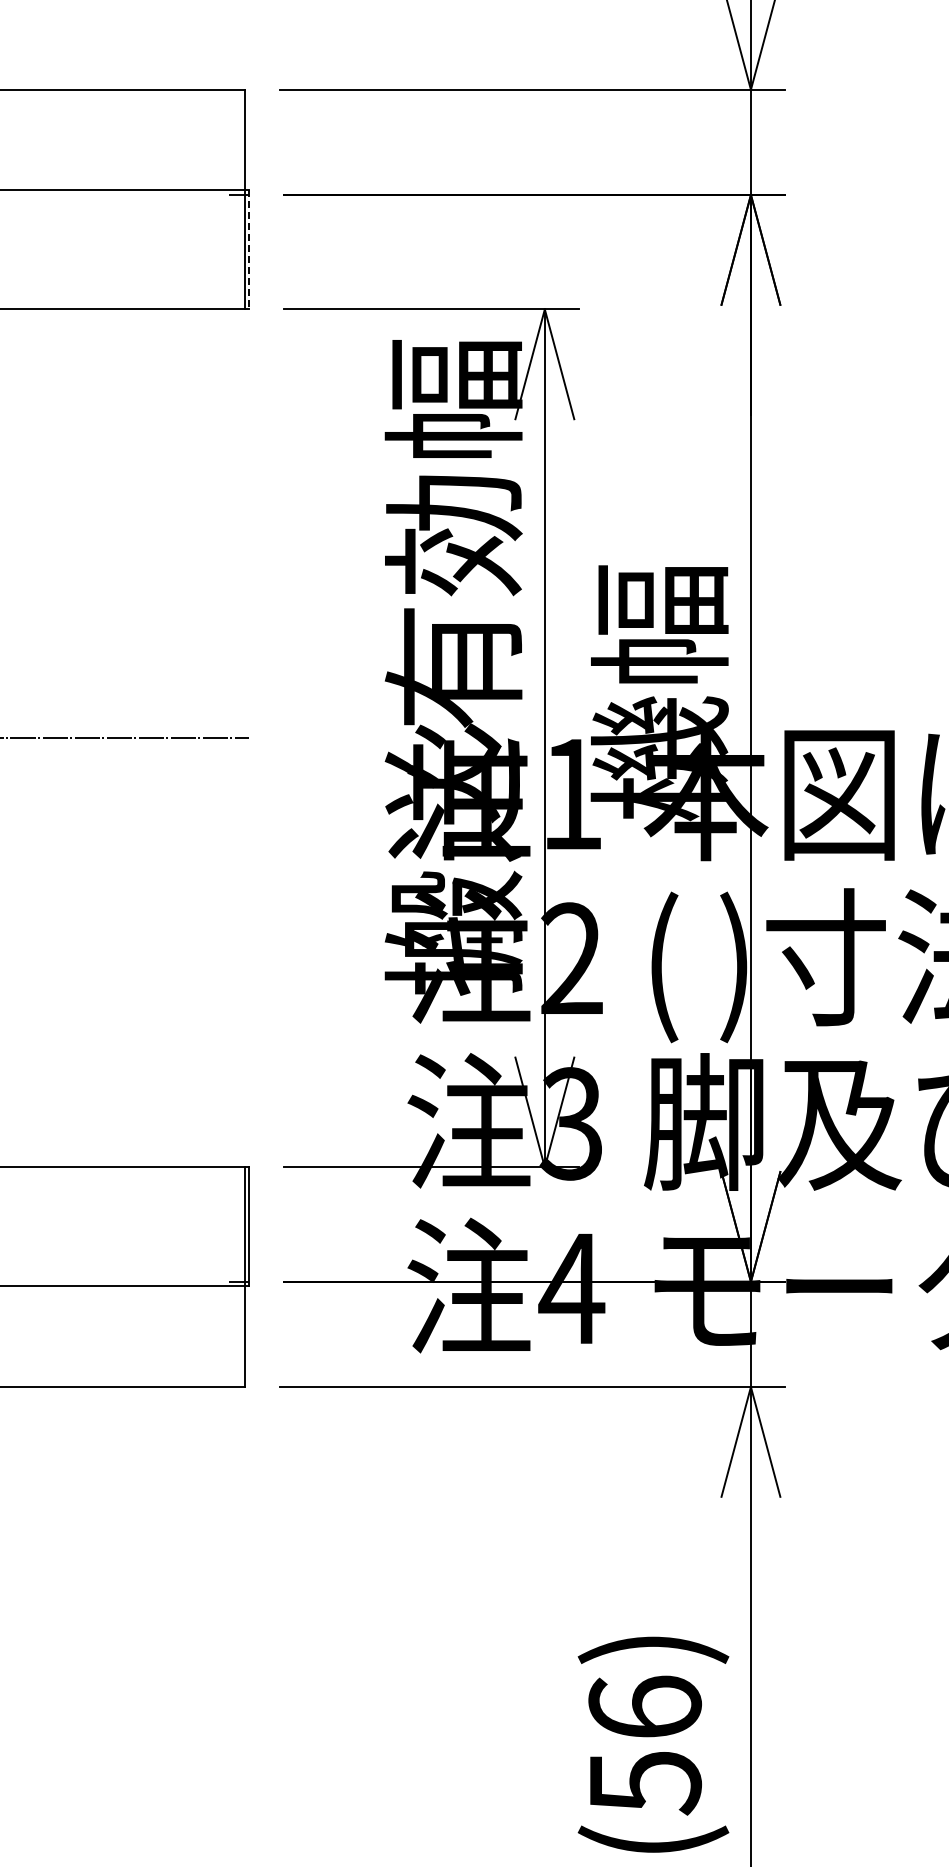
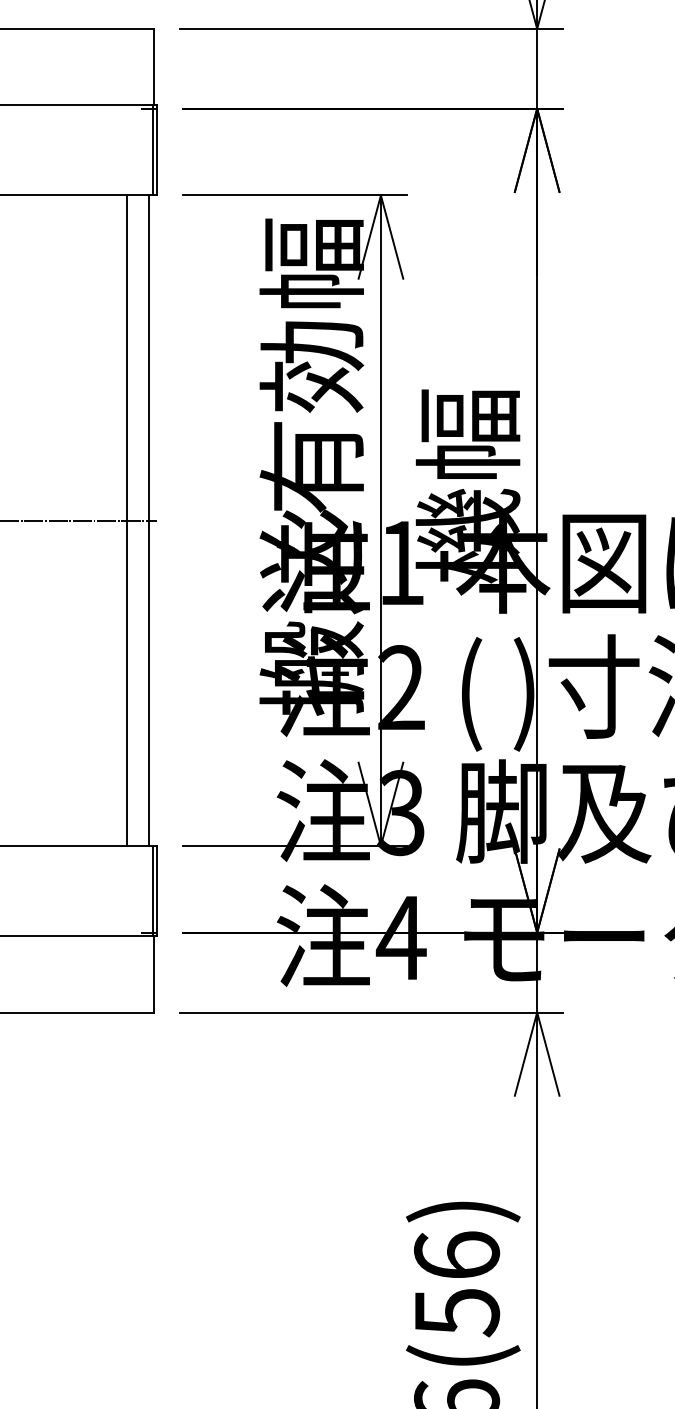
line: (249, 250) -> (156, 150), dashed -> solid
line: (209, 738) -> (126, 520), added
line: (239, 738) -> (149, 520), added

